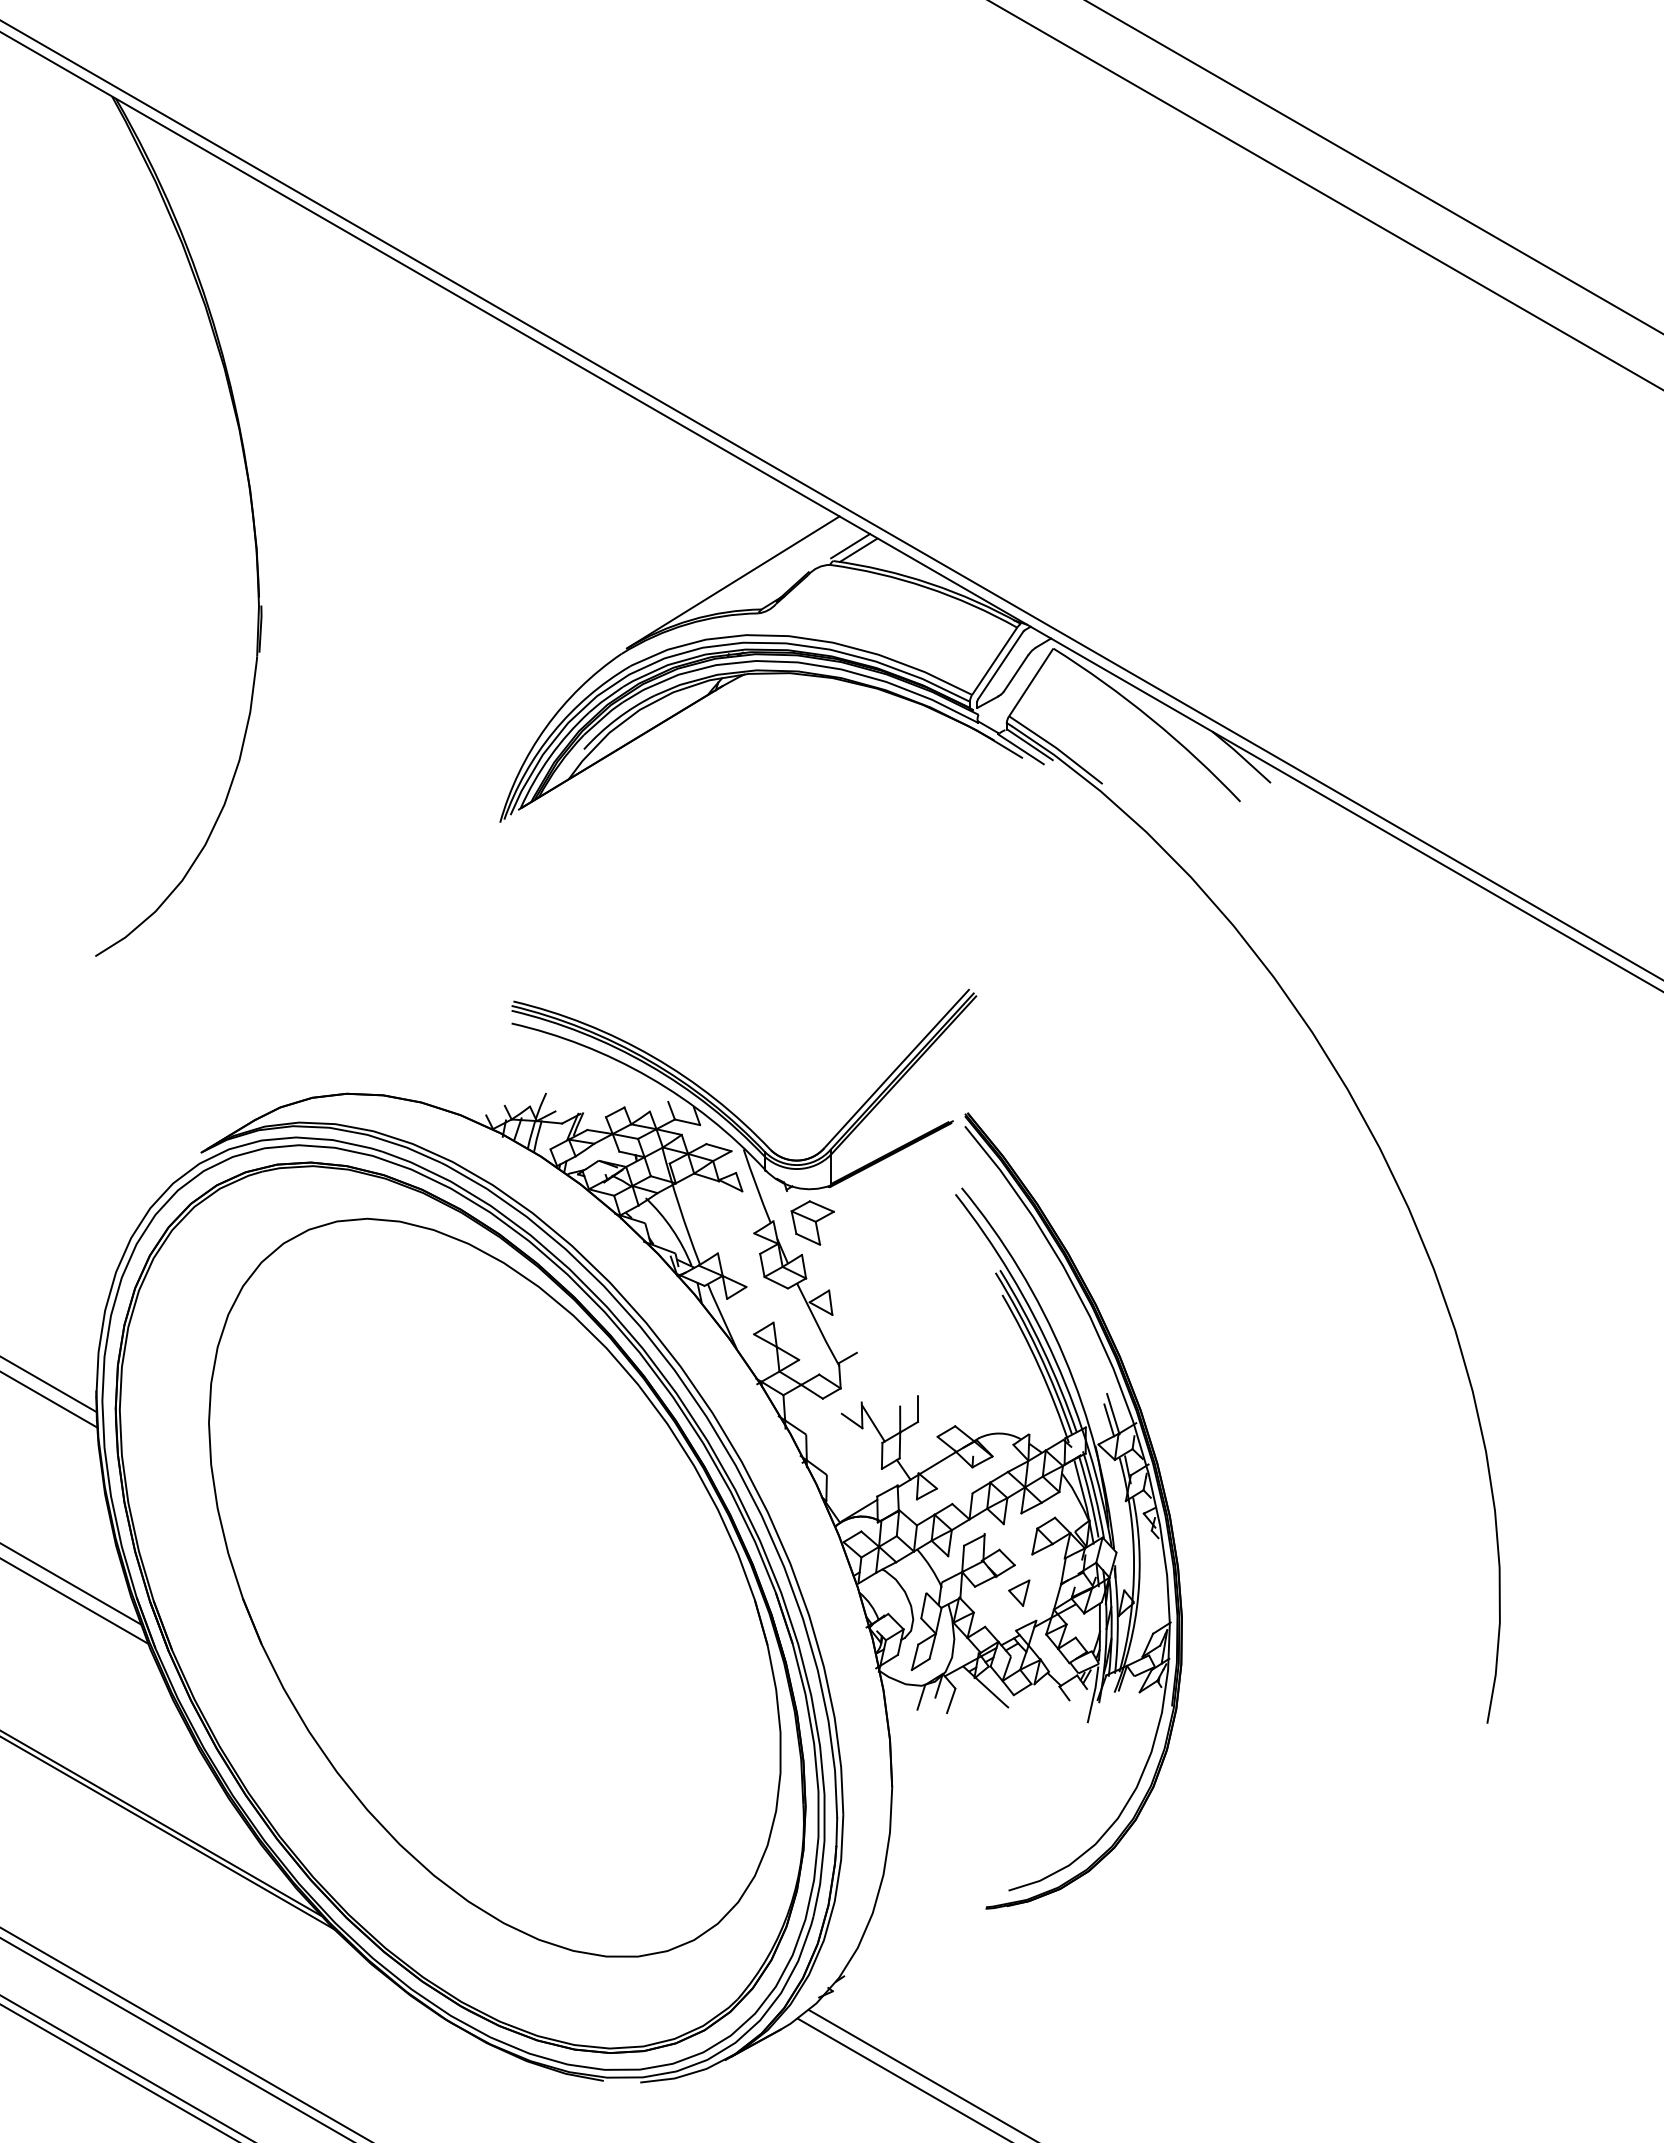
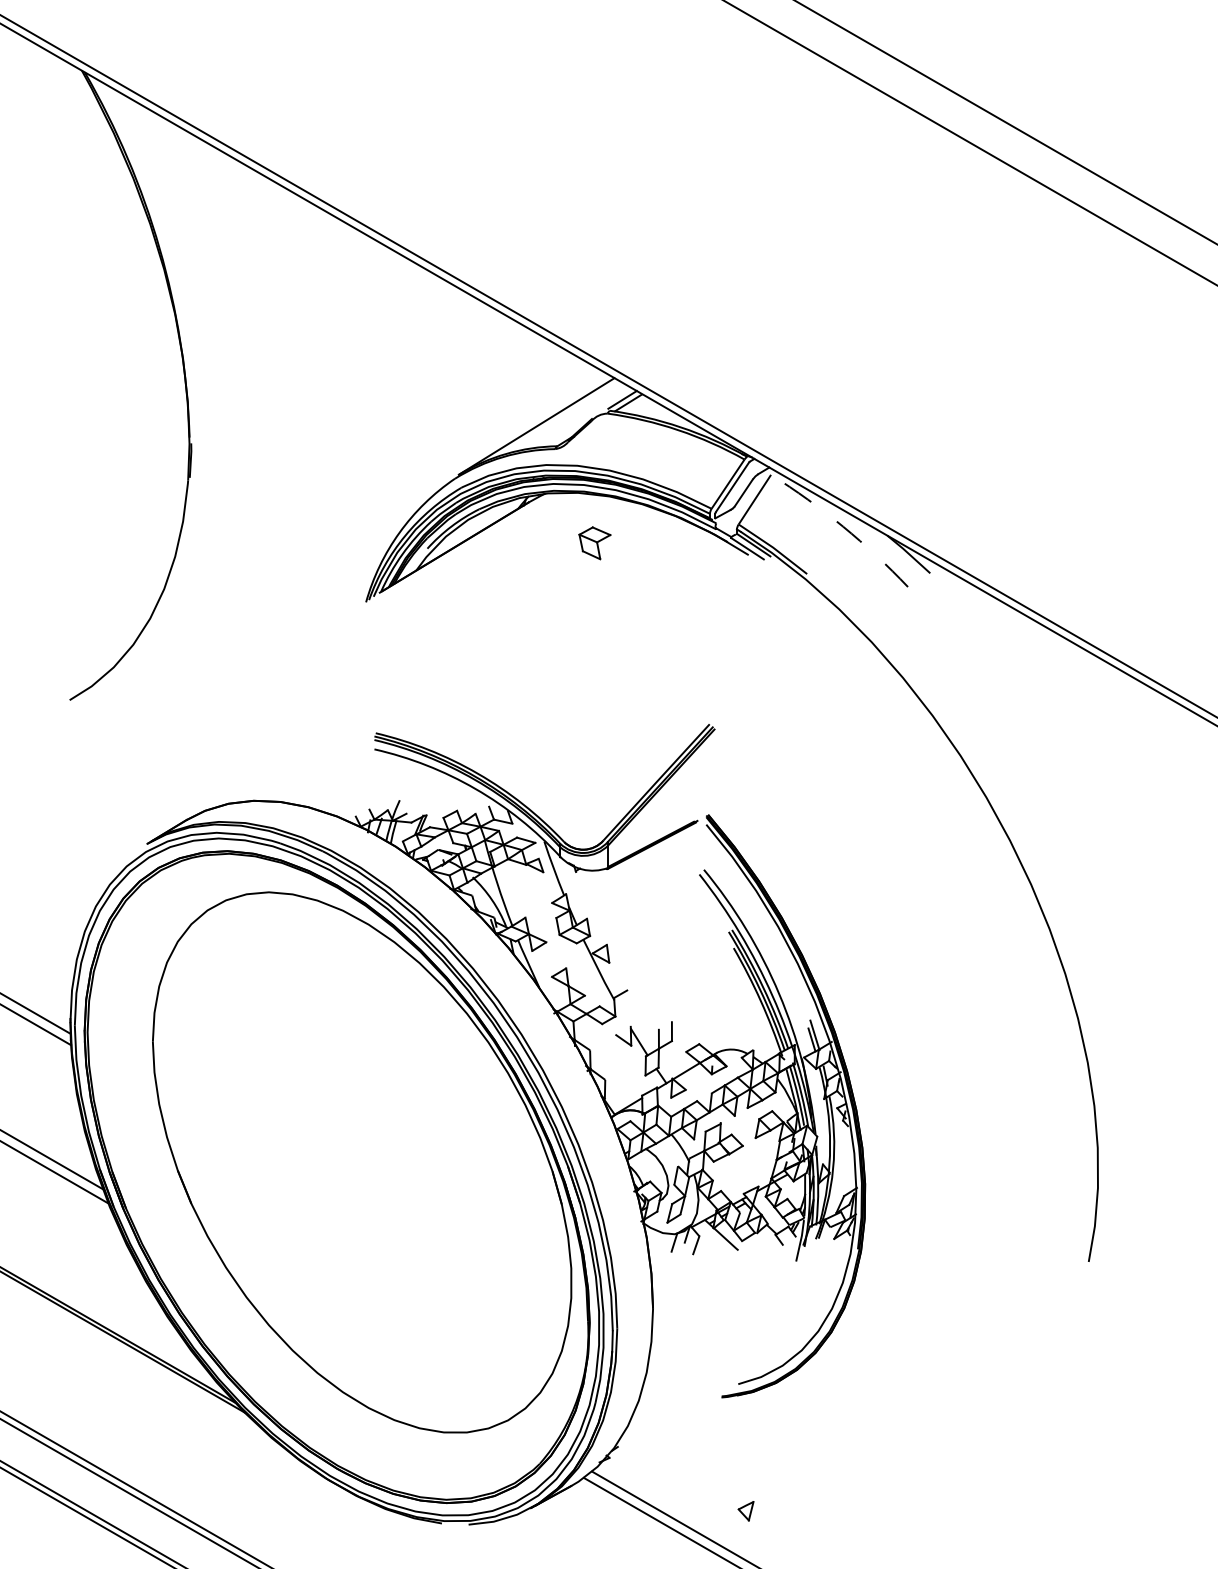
arc: (1151, 719) -> (842, 526), solid -> dashed
part: (812, 1222) -> (594, 542), moved
part: (1019, 1592) -> (746, 1510), moved

